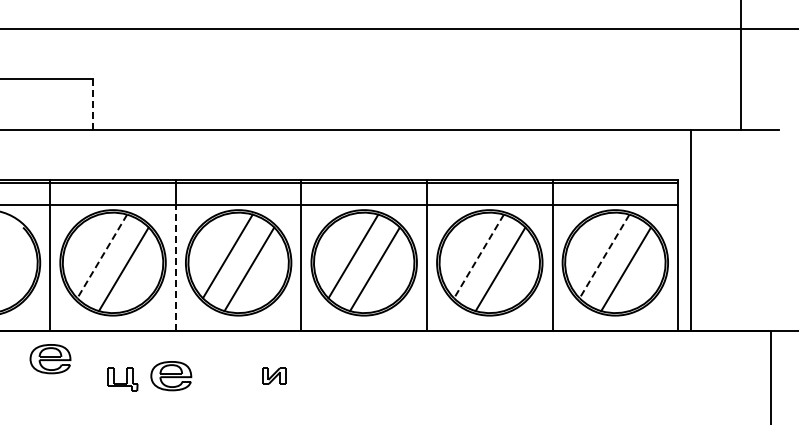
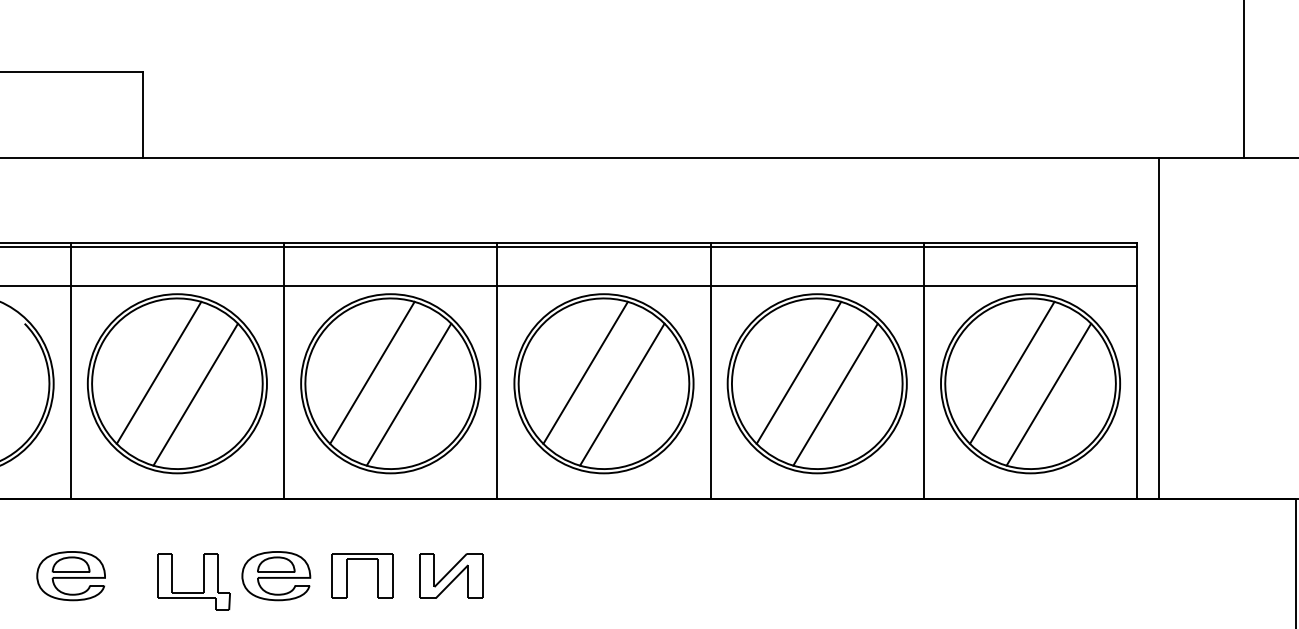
line: (92, 105) -> (142, 116), dashed -> solid
line: (102, 256) -> (159, 372), dashed -> solid
line: (479, 256) -> (799, 372), dashed -> solid
line: (604, 256) -> (1012, 372), dashed -> solid
line: (175, 267) -> (283, 391), dashed -> solid
part: (50, 359) -> (71, 576), moved
part: (213, 375) -> (347, 575), added
part: (274, 375) -> (451, 575), size x1.67
part: (122, 379) -> (193, 581), size x1.43

